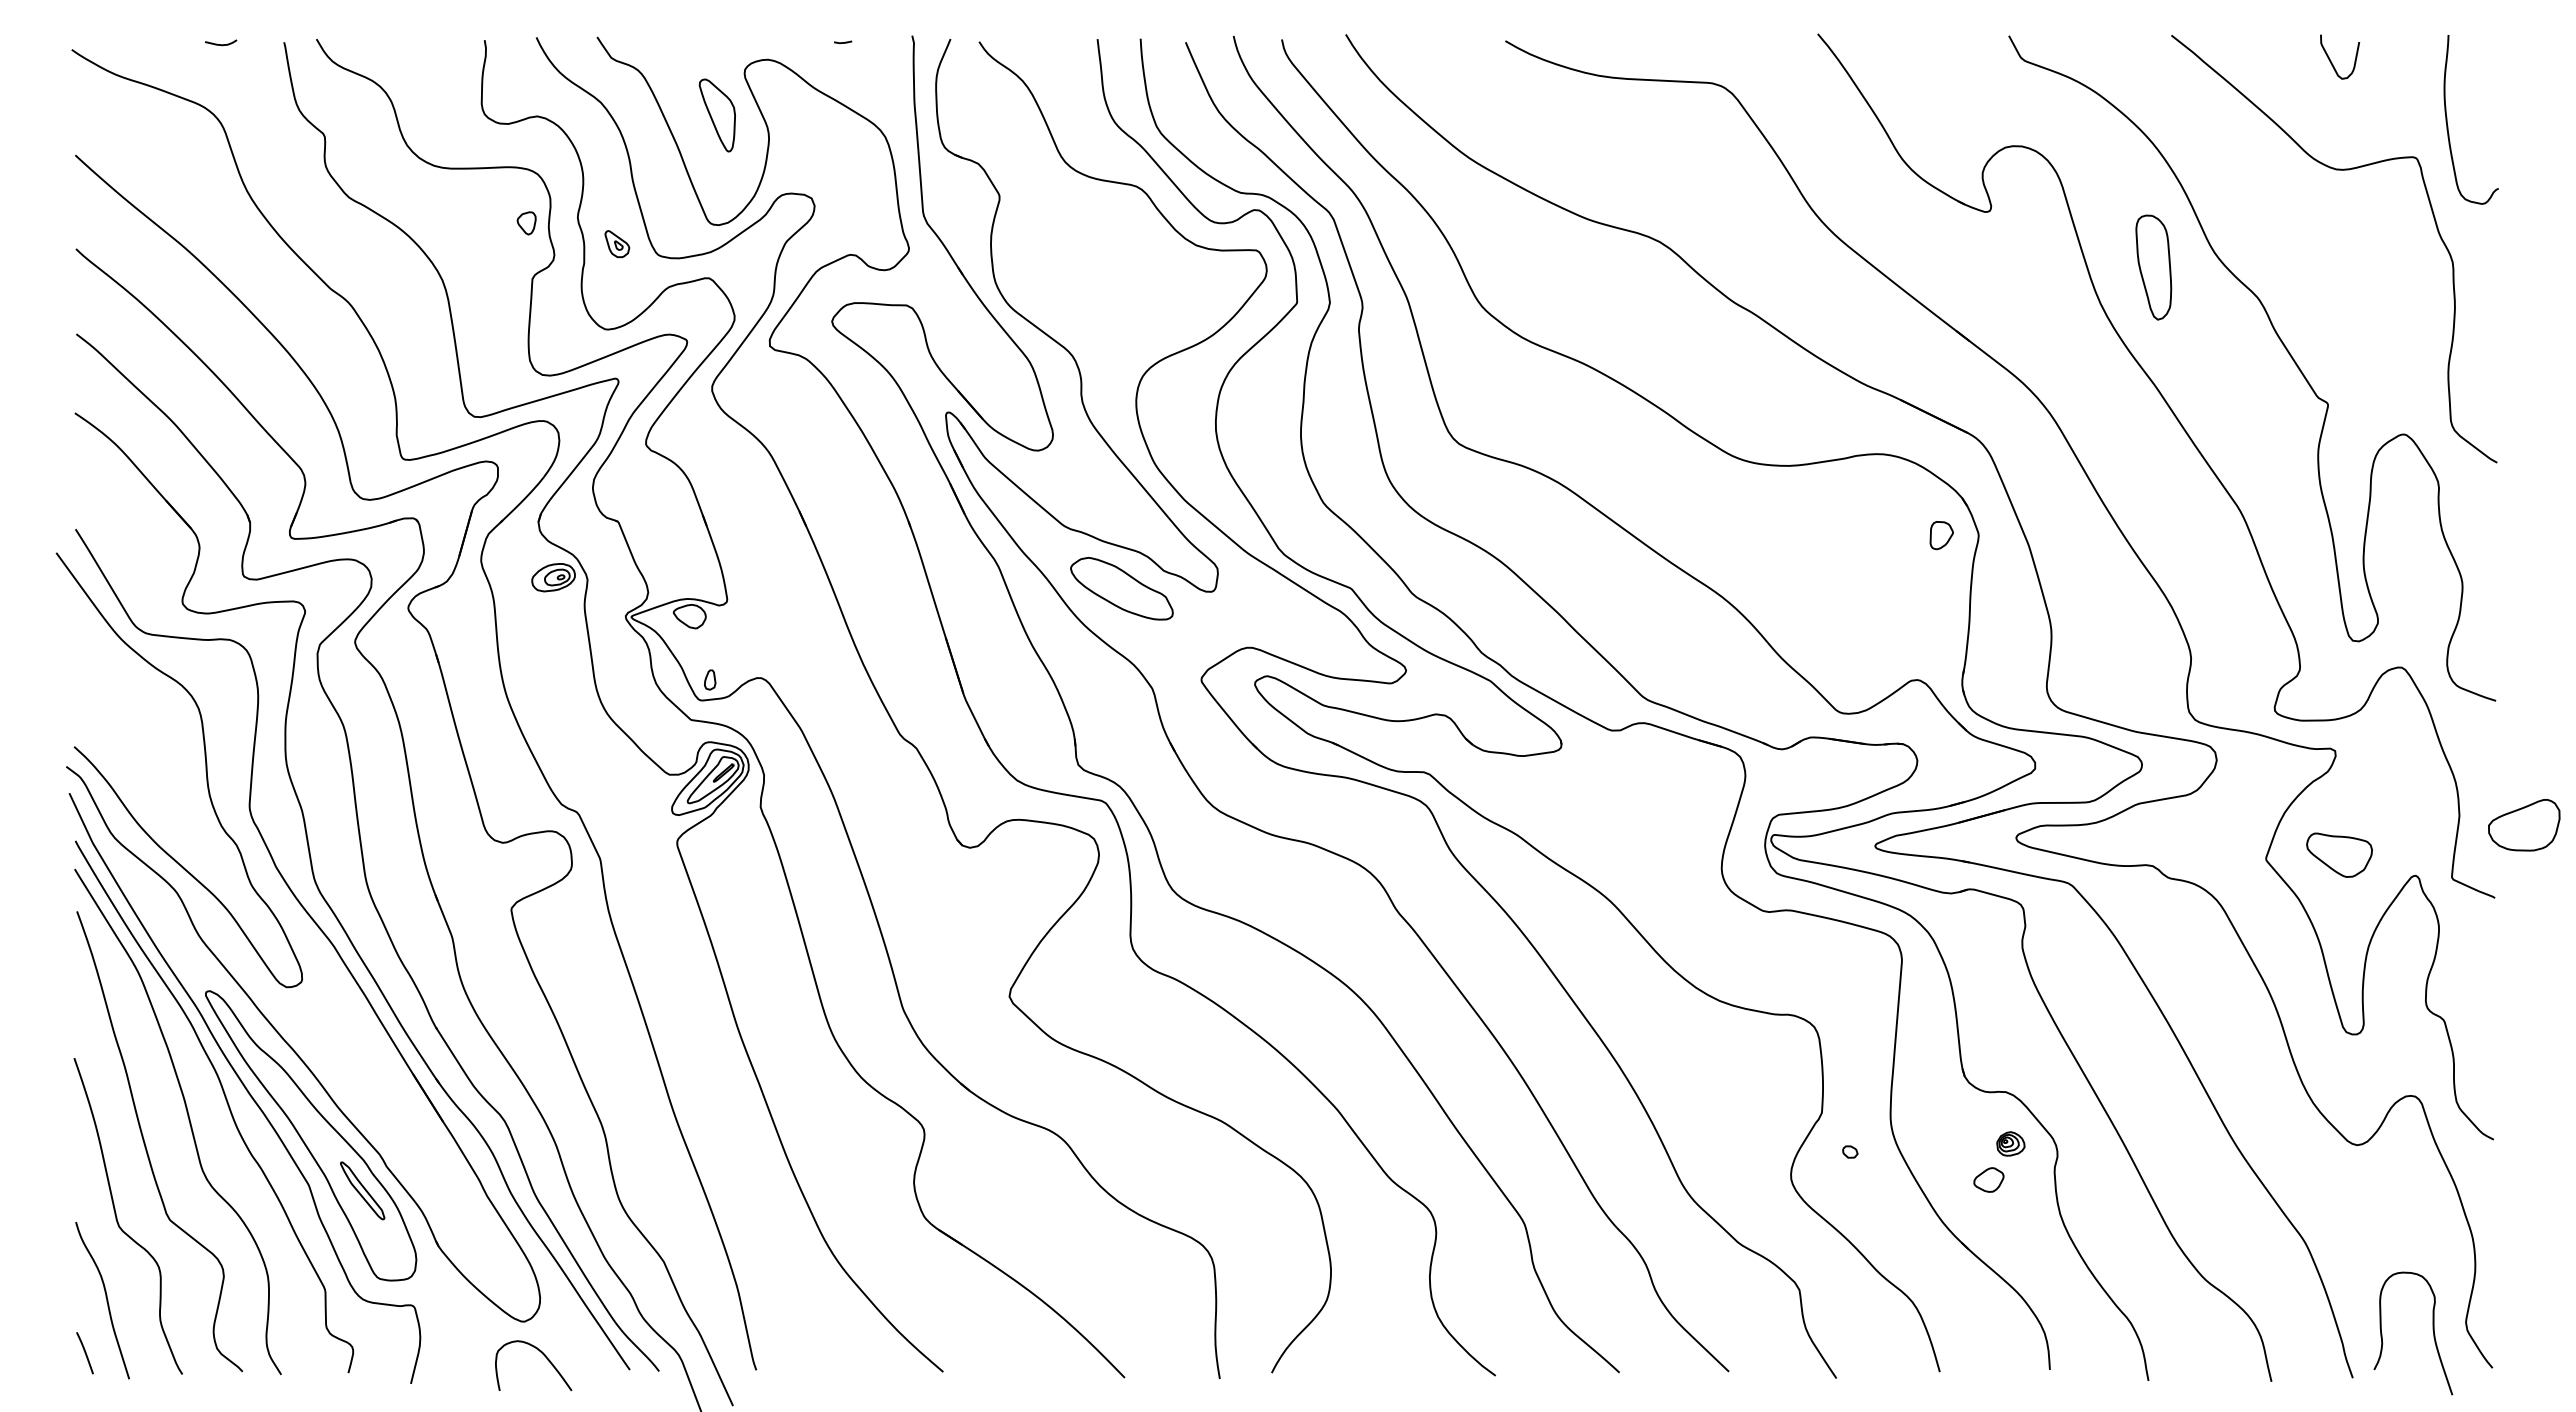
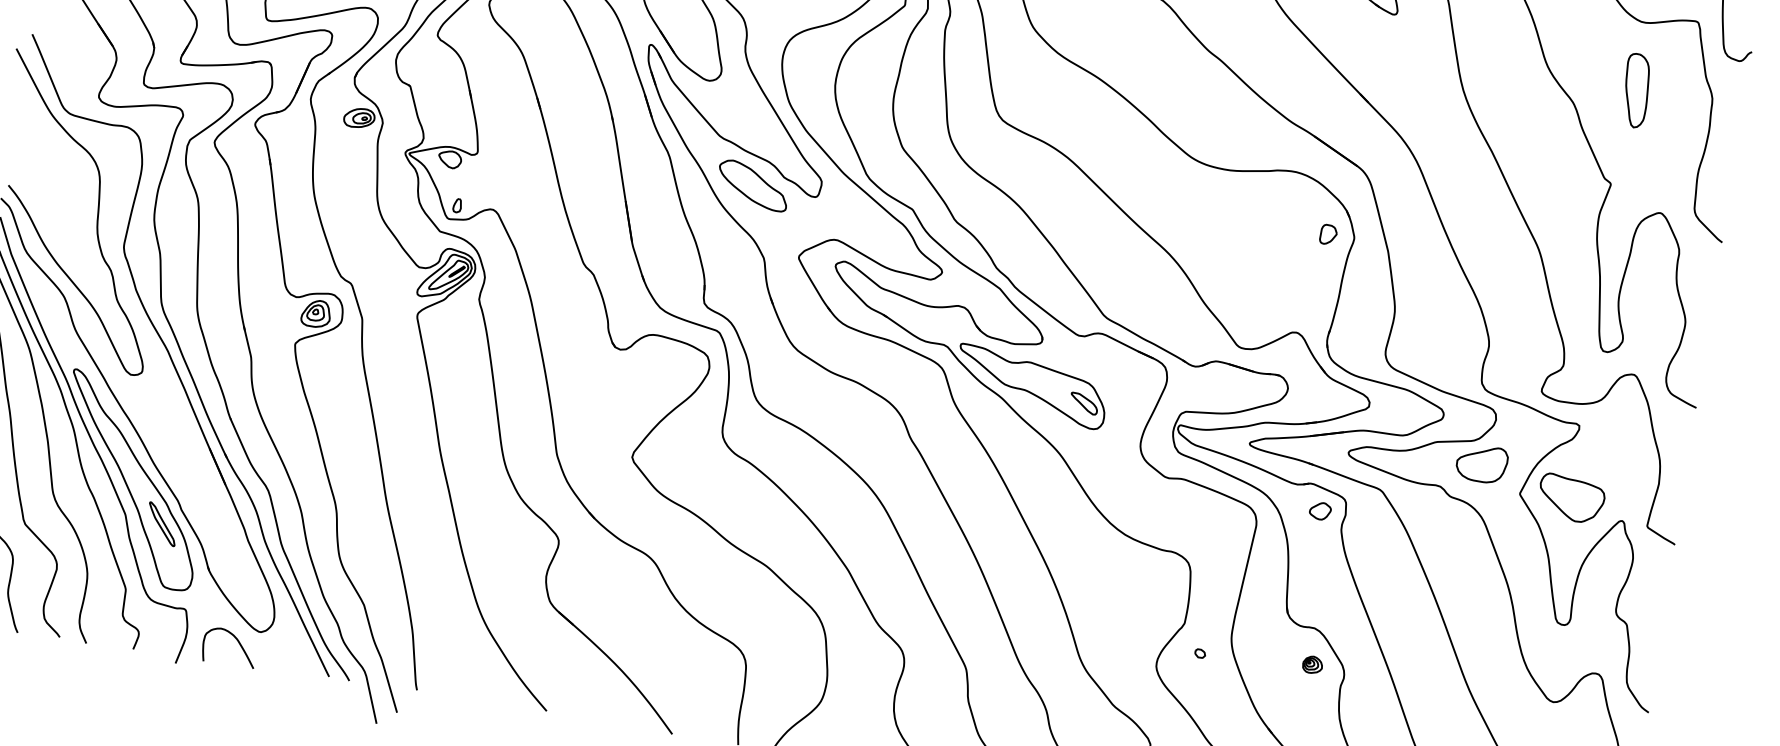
part: (2153, 267) -> (1635, 90), moved
part: (1555, 812) -> (1031, 386), added
part: (2524, 825) -> (1482, 464), moved
part: (2339, 855) -> (1571, 498), size x1.43
part: (534, 861) -> (316, 313), added
part: (1988, 1179) -> (1320, 510), moved
curve: (543, 1355) -> (237, 641), moved

